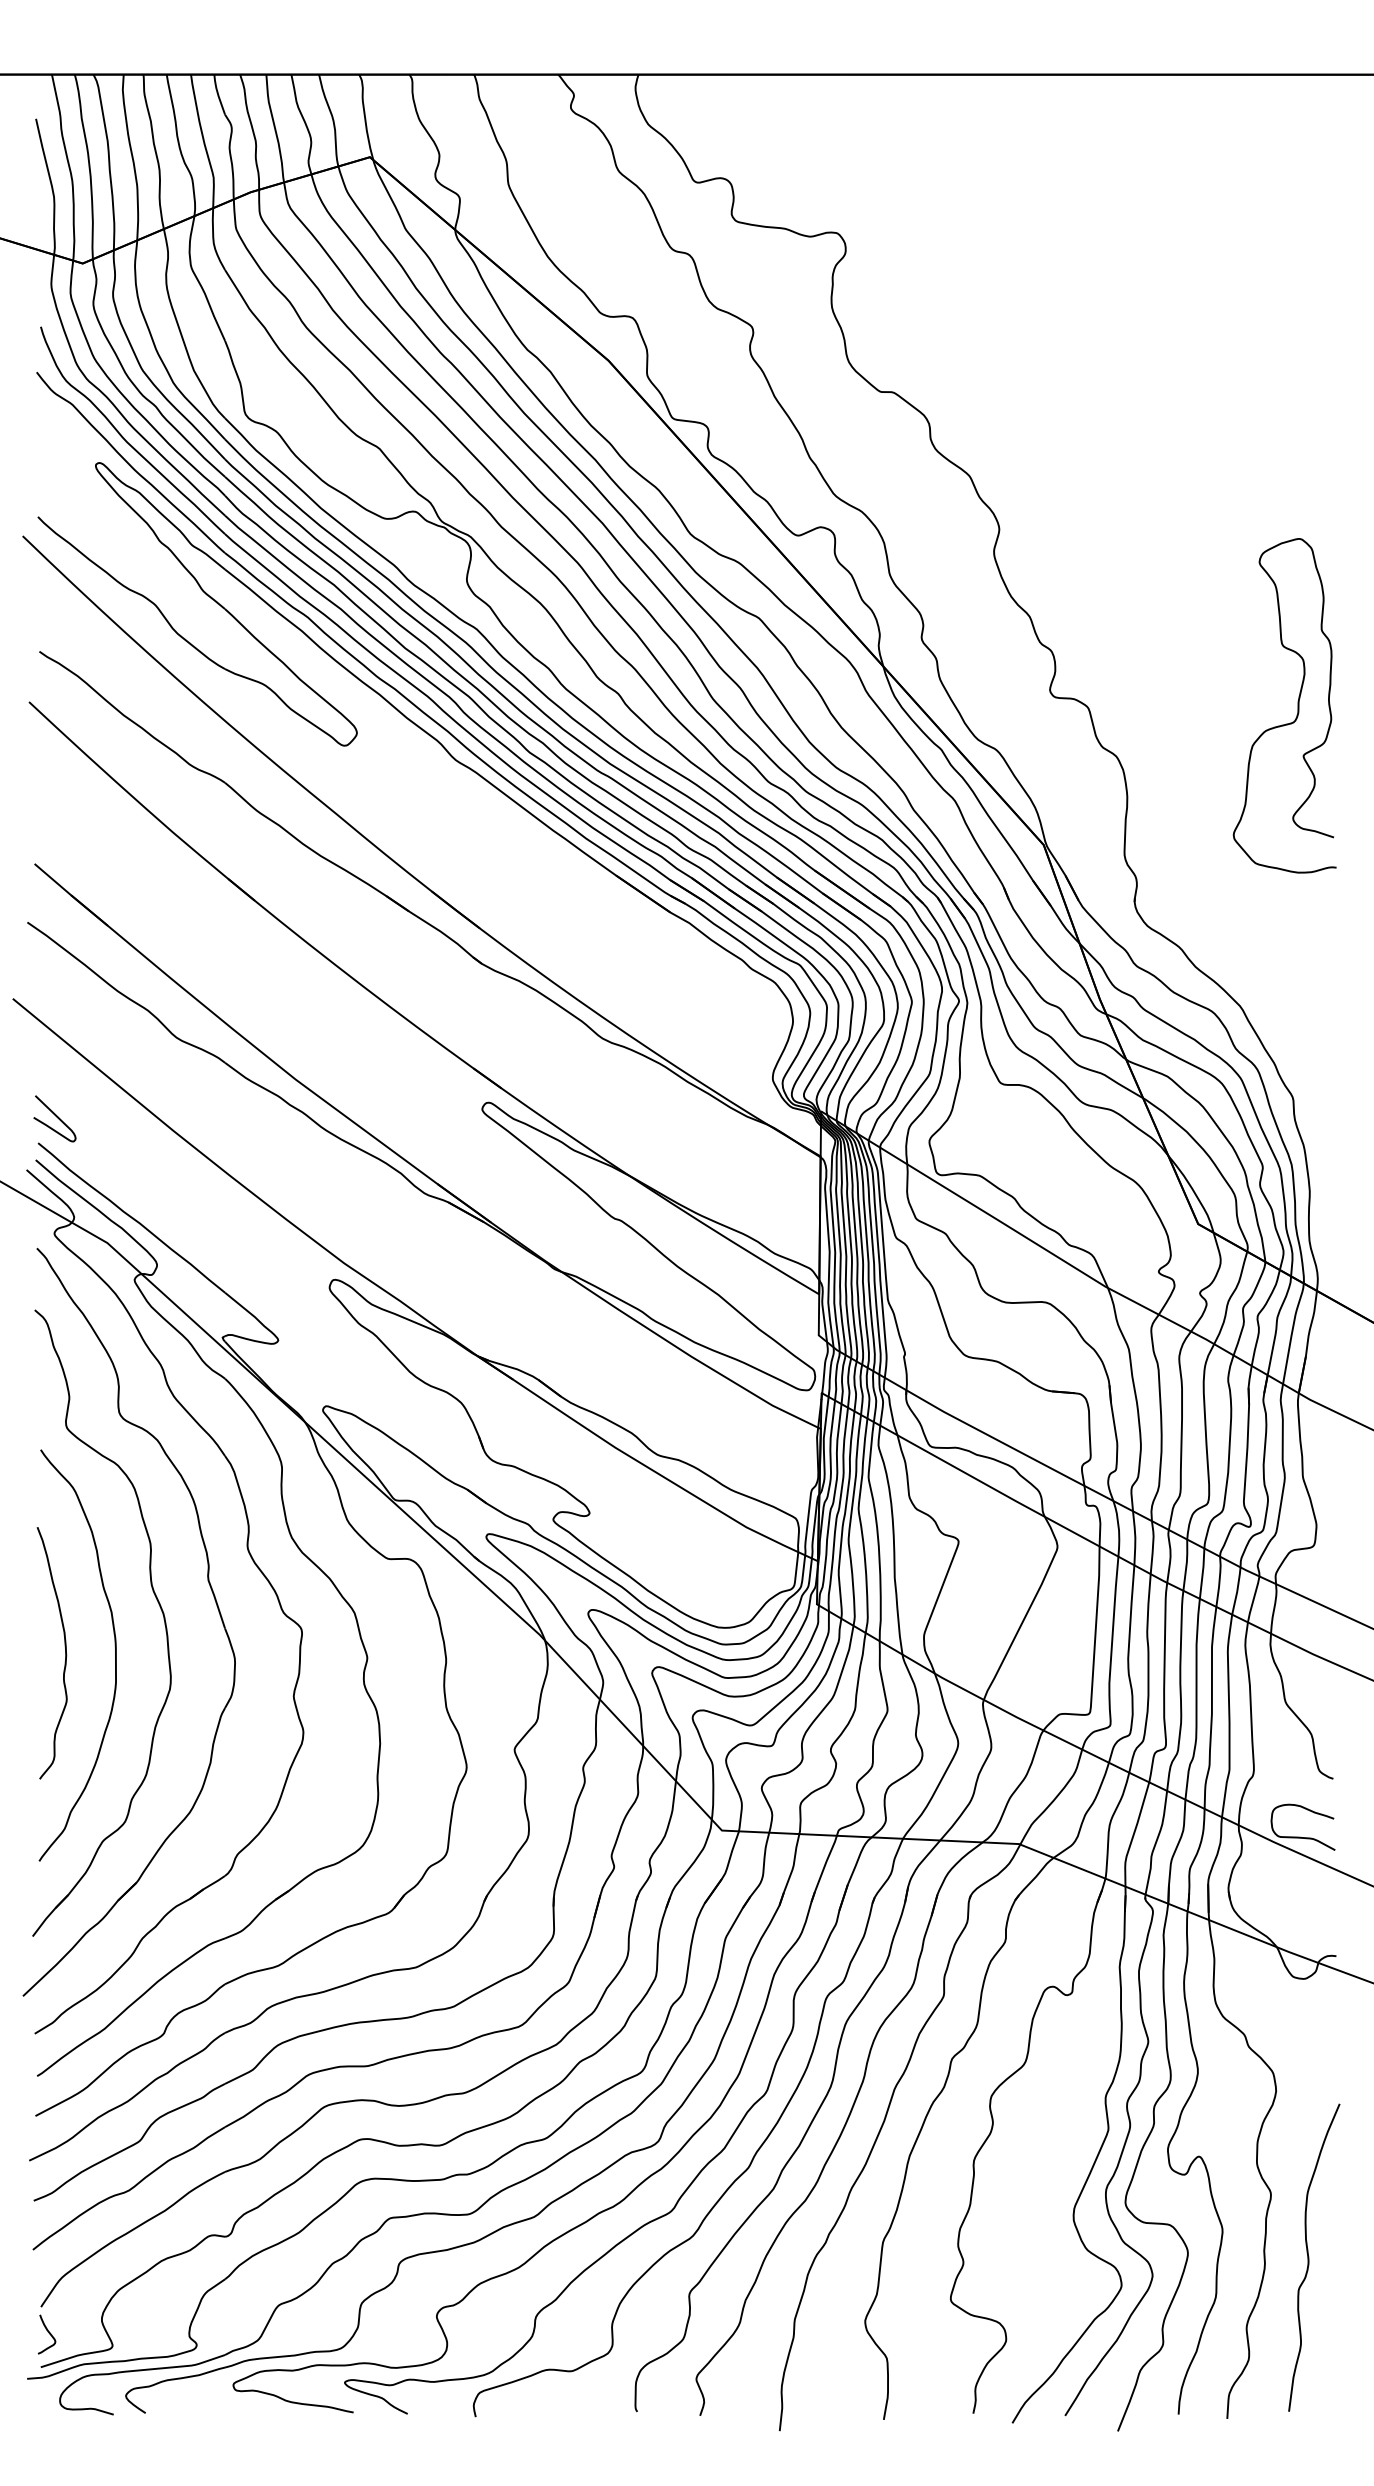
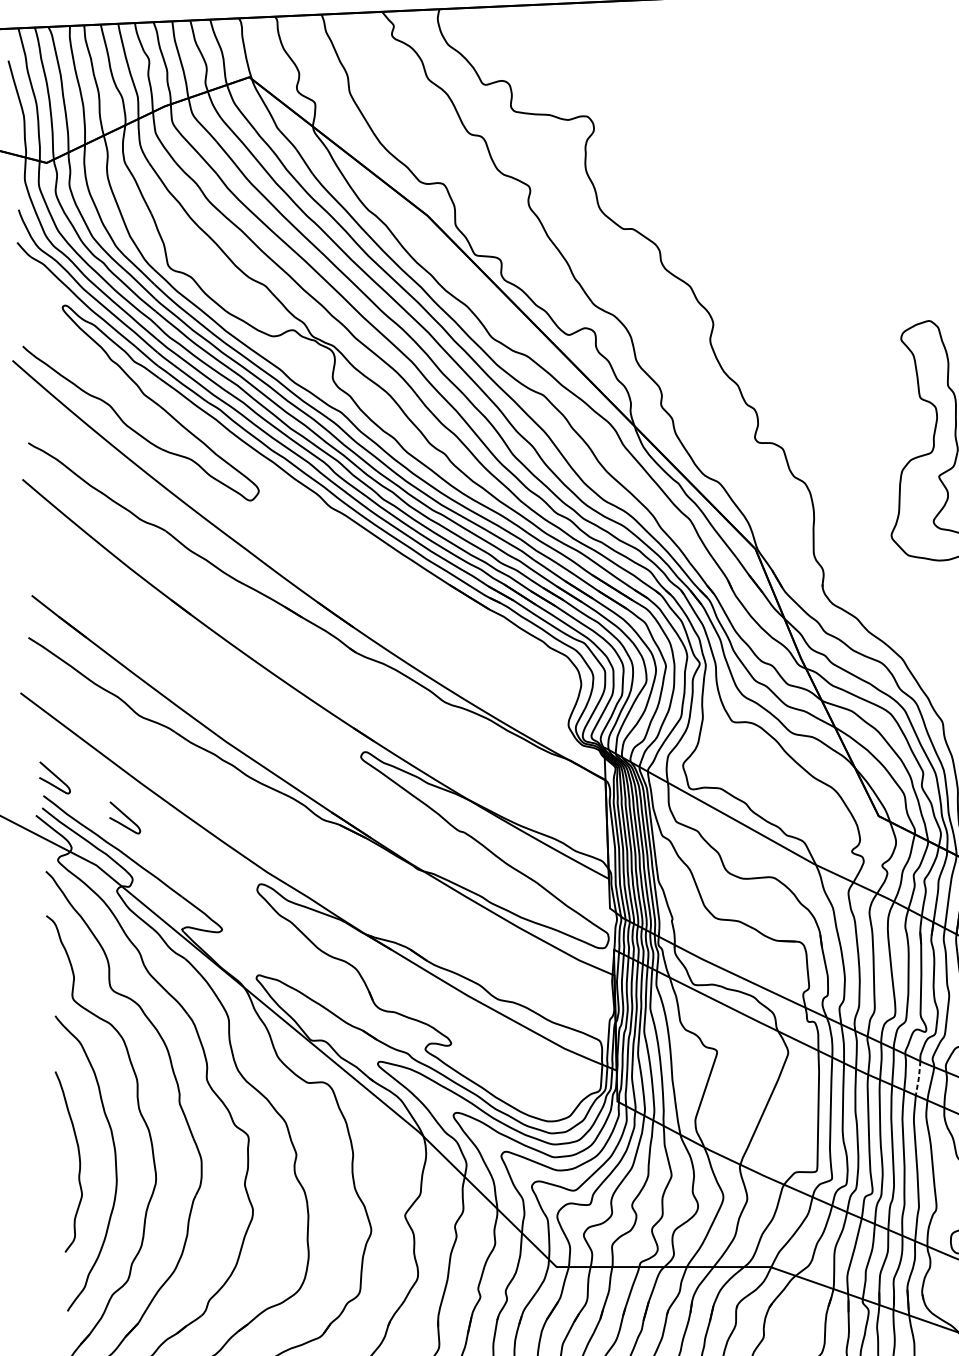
curve: (150, 1176) -> (125, 816), added
line: (1237, 1591) -> (918, 1078), solid -> dashed

